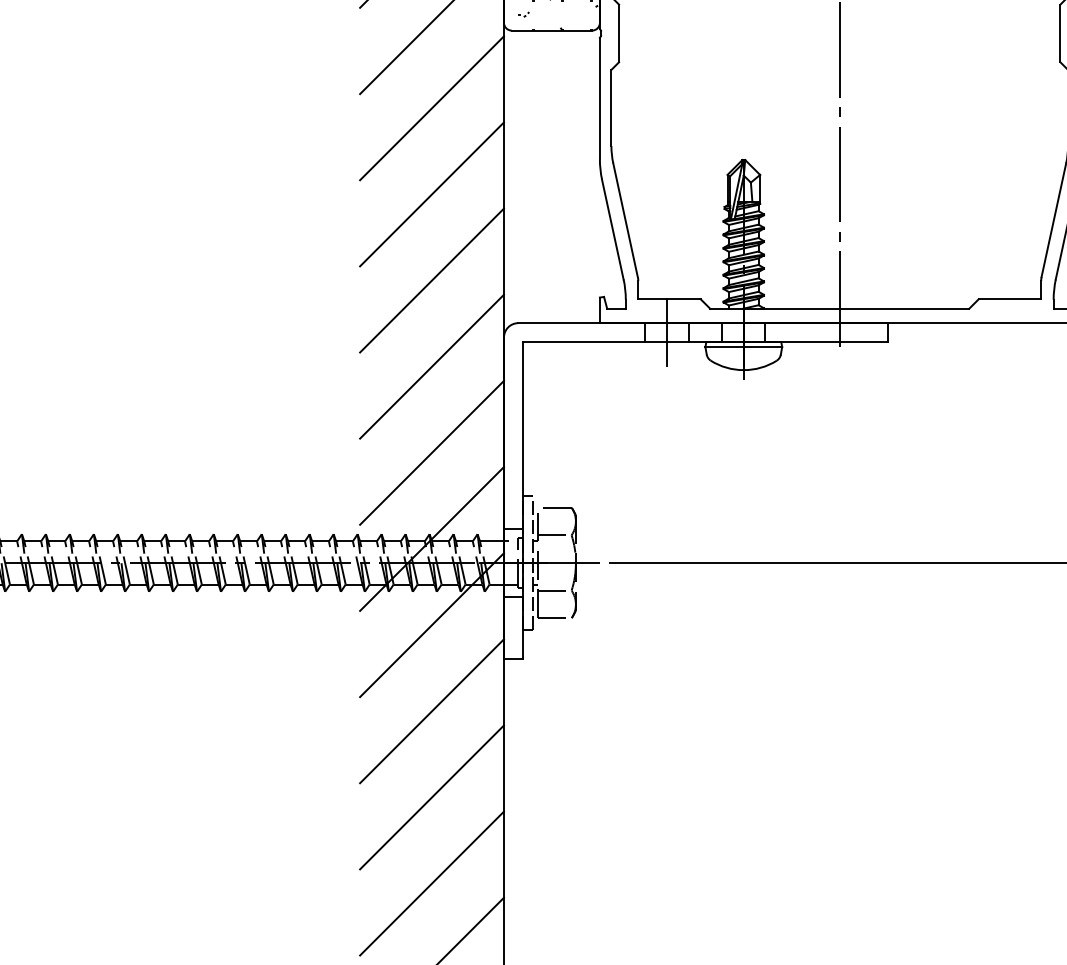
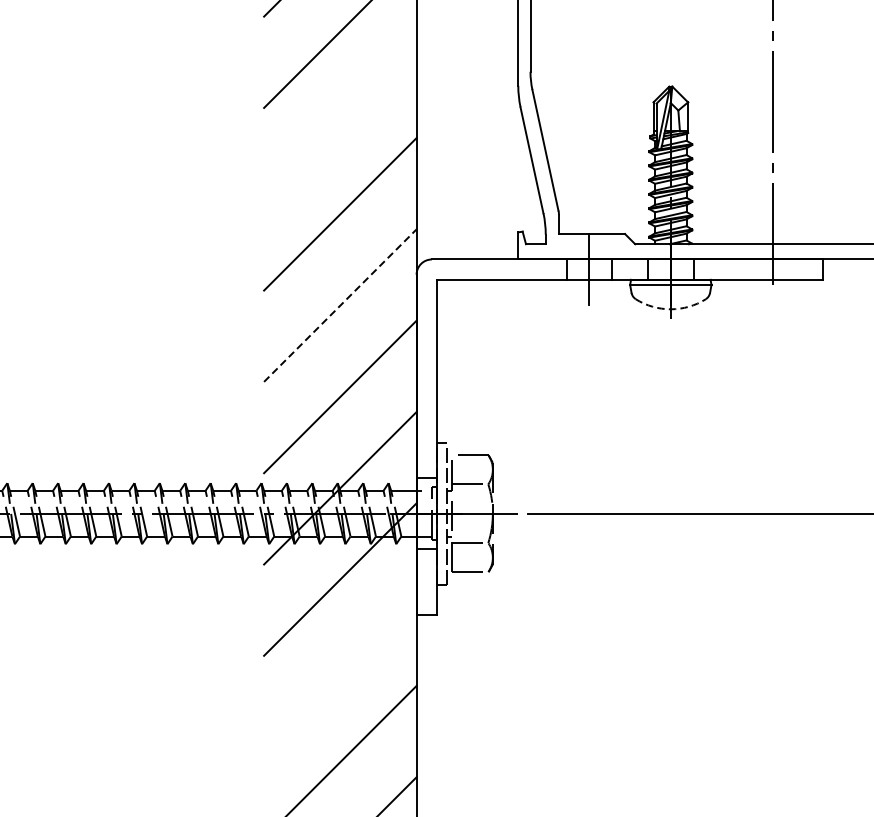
line: (431, 194) -> (339, 123), removed
line: (432, 366) -> (340, 305), solid -> dashed
arc: (743, 370) -> (670, 309), solid -> dashed
line: (431, 711) -> (339, 671), removed

